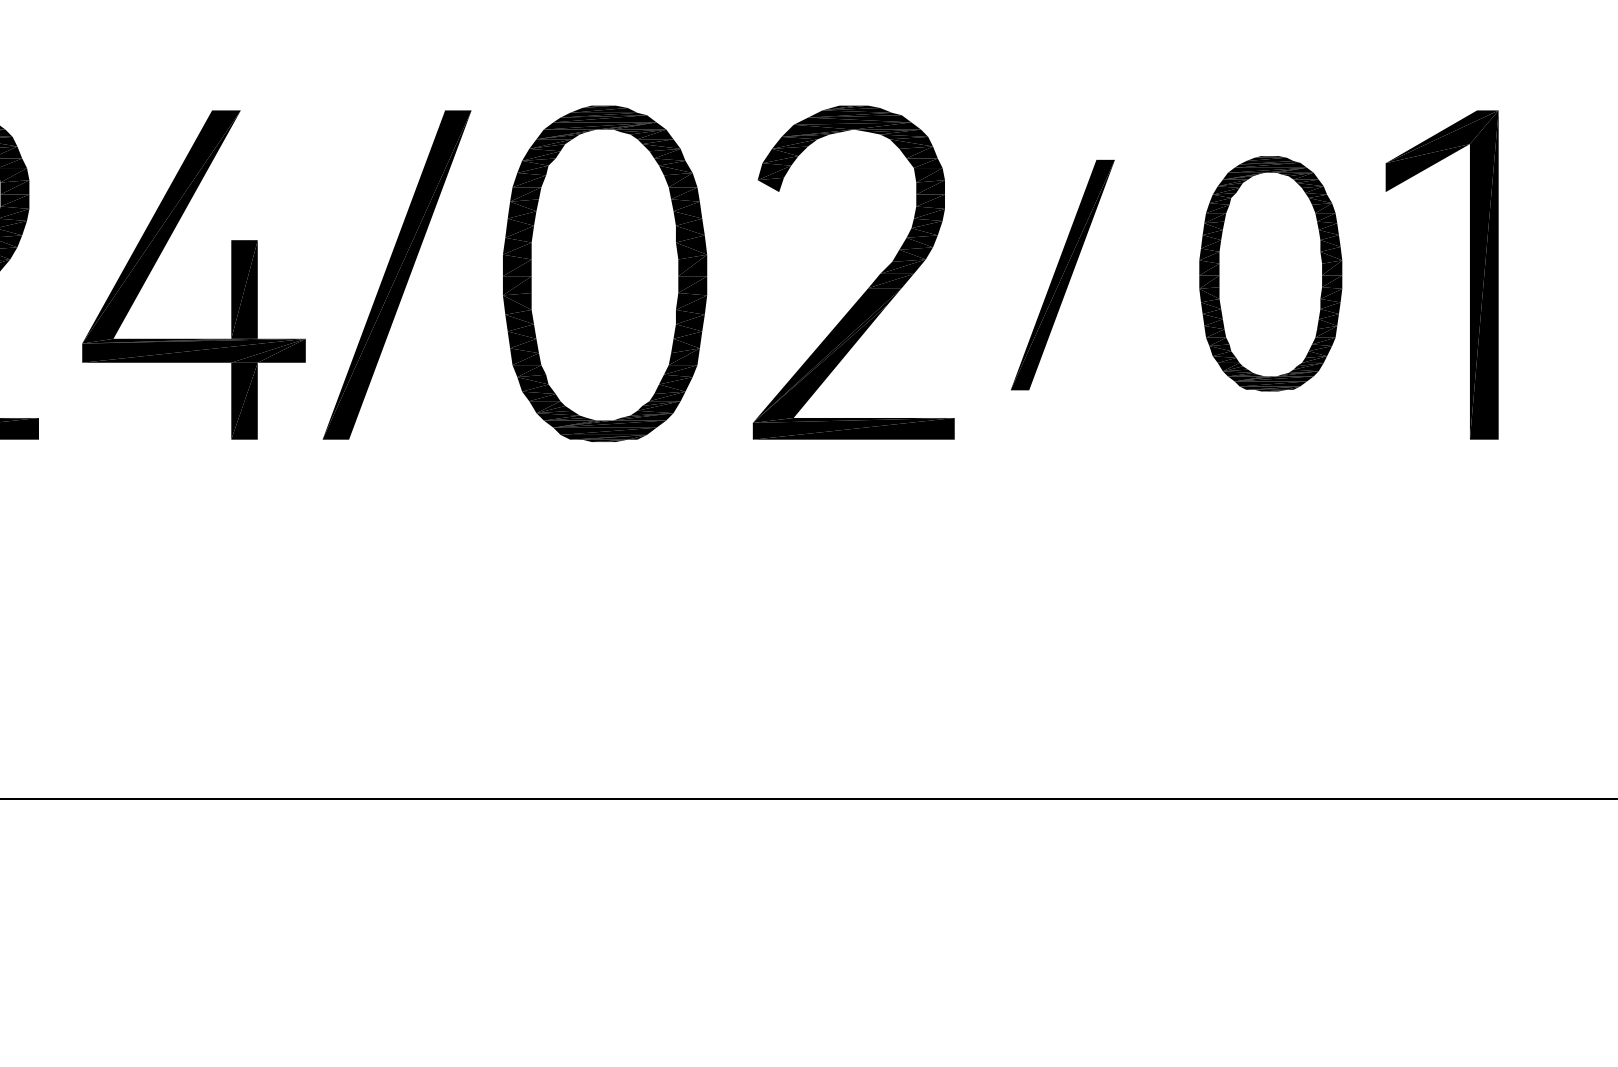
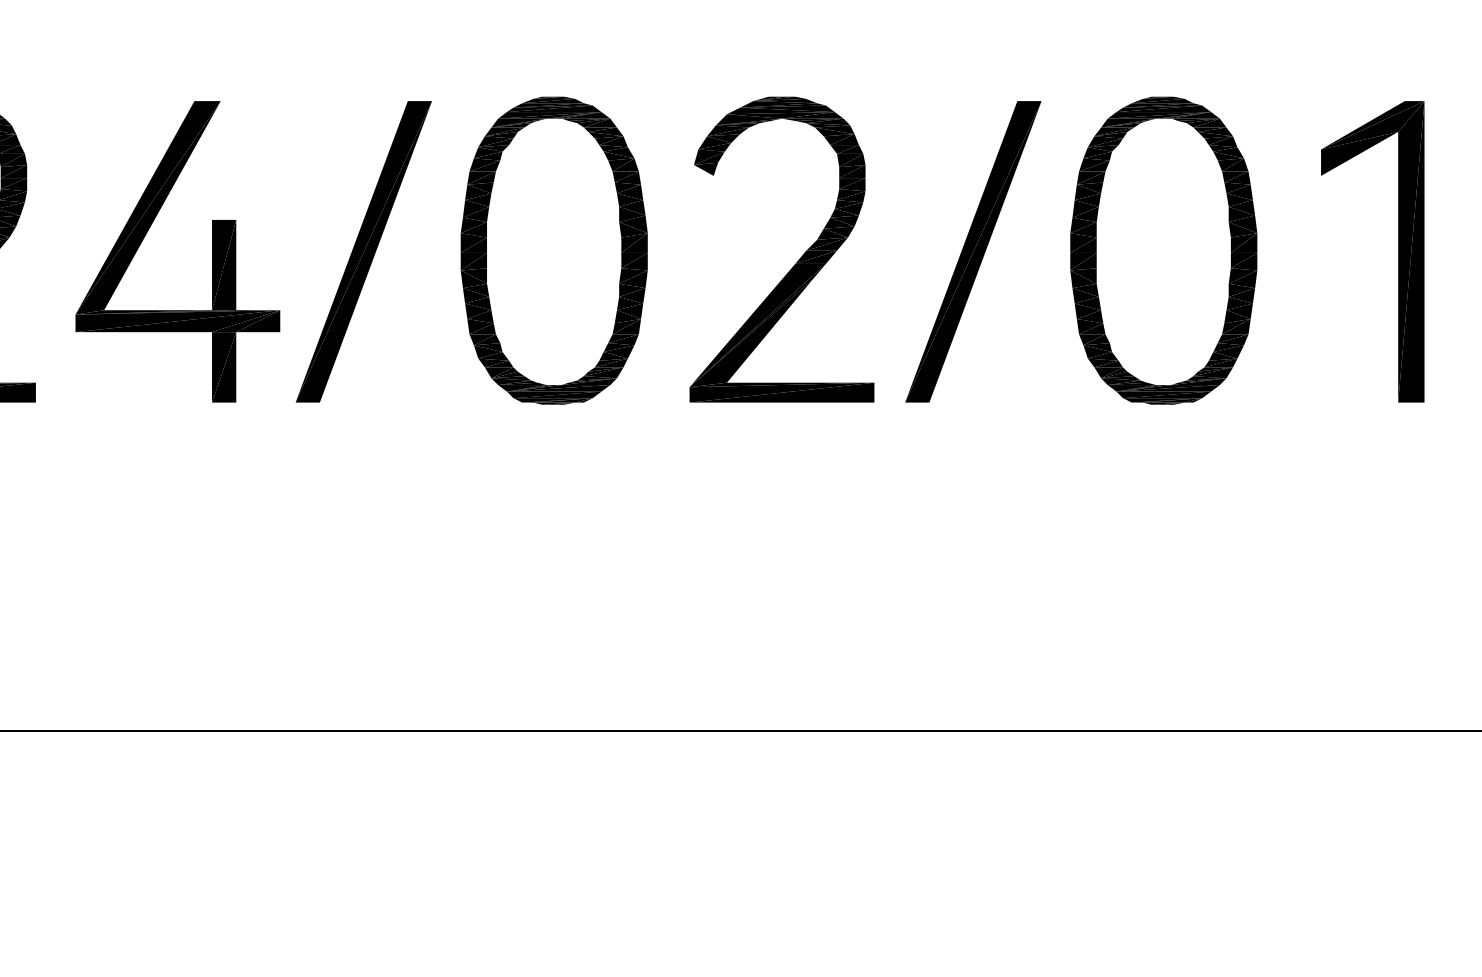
part: (1270, 273) -> (1163, 250), size x1.43
part: (1062, 274) -> (973, 251), size x1.43
part: (1470, 274) -> (1398, 251), moved

